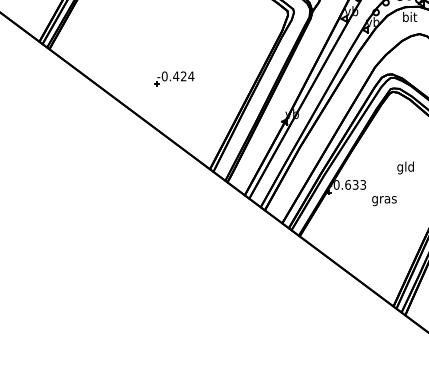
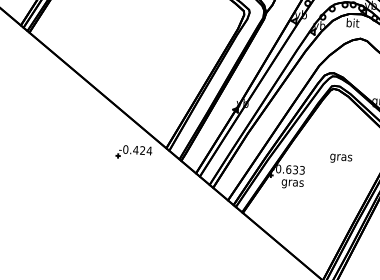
part: (174, 78) -> (134, 151), moved
text: (405, 167) -> (340, 157), gld -> gras
text: (384, 201) -> (292, 184), moved

